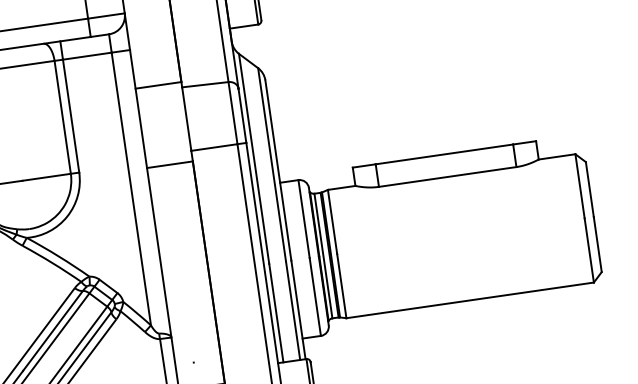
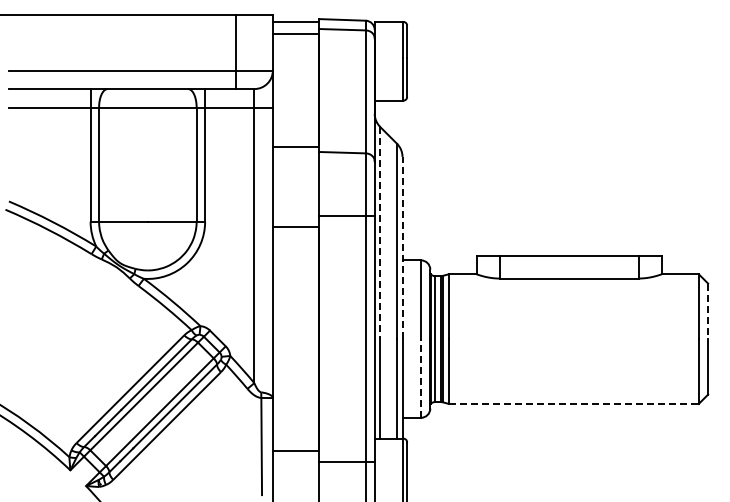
line: (254, 159) -> (380, 233), solid -> dashed
line: (278, 170) -> (402, 247), solid -> dashed
line: (590, 189) -> (708, 311), solid -> dashed
line: (315, 295) -> (421, 377), solid -> dashed
line: (470, 299) -> (574, 403), solid -> dashed

